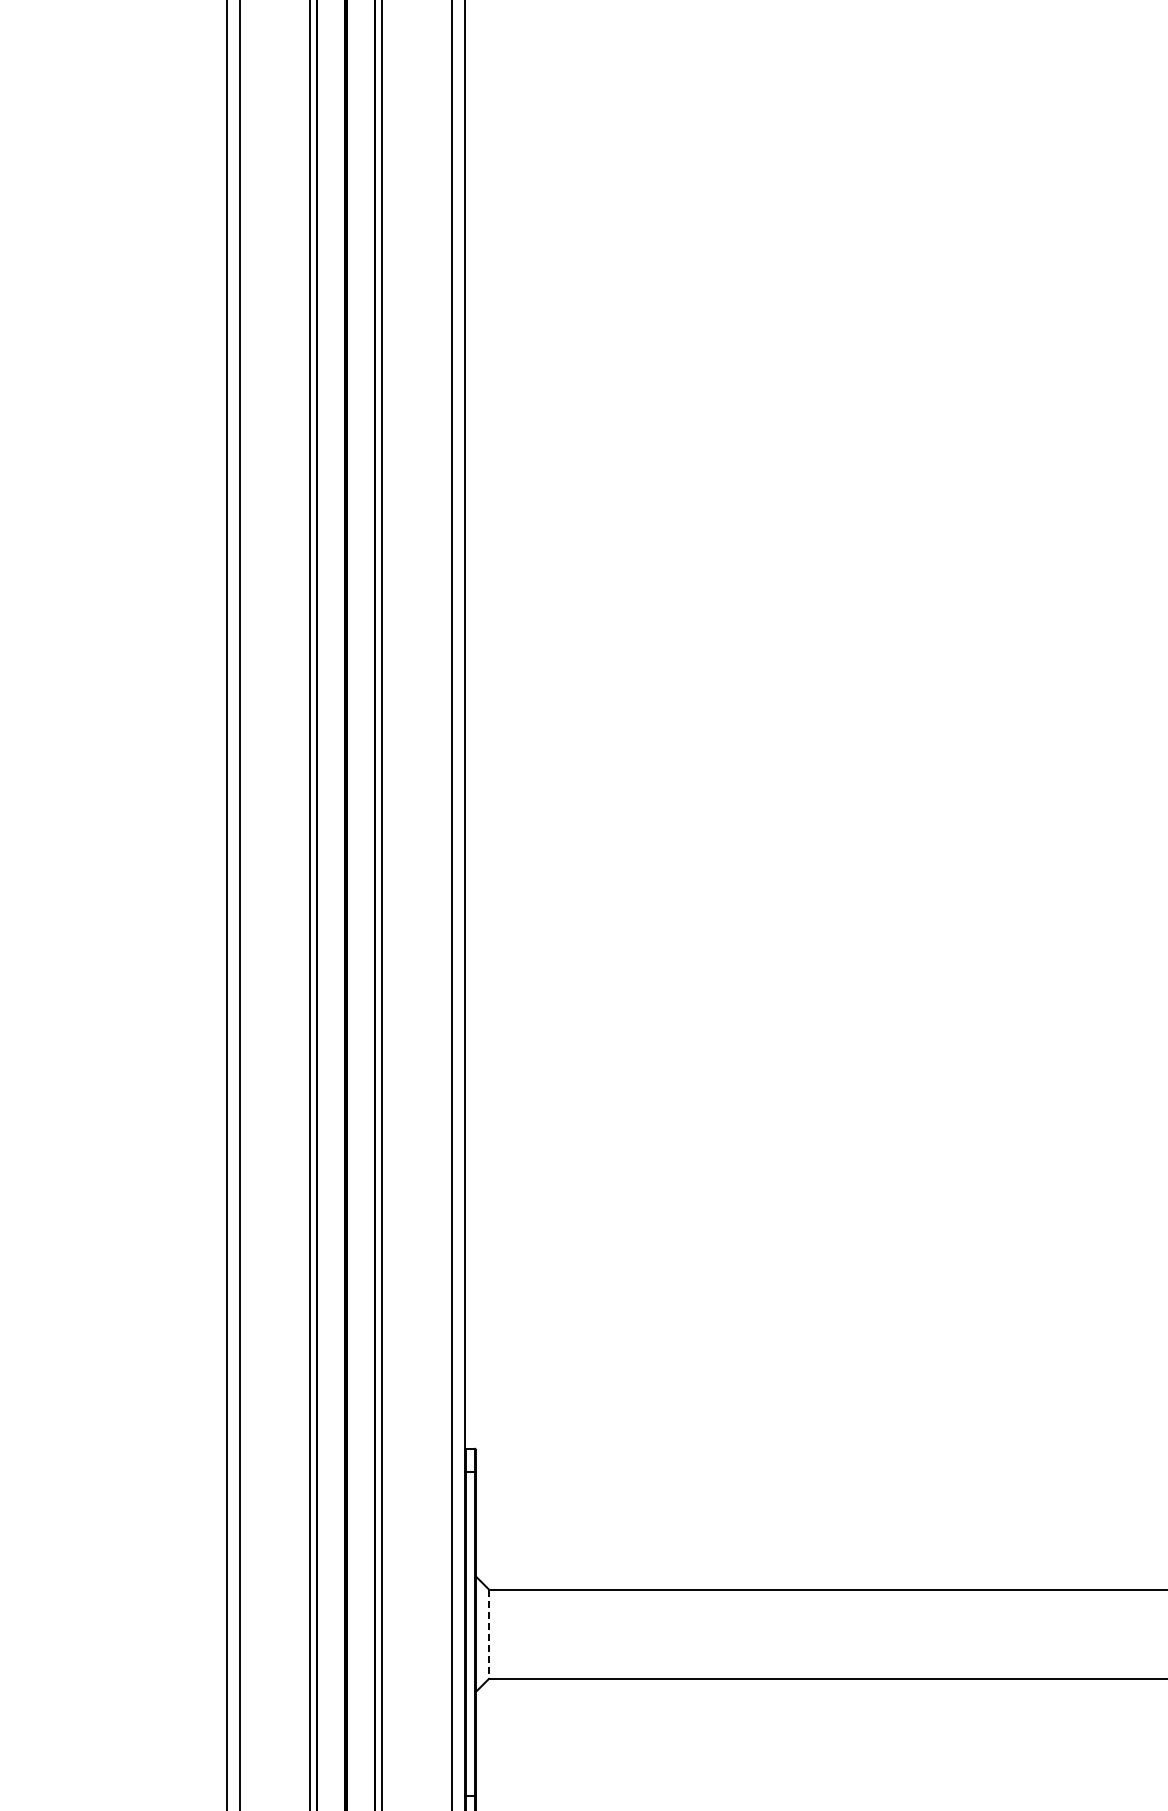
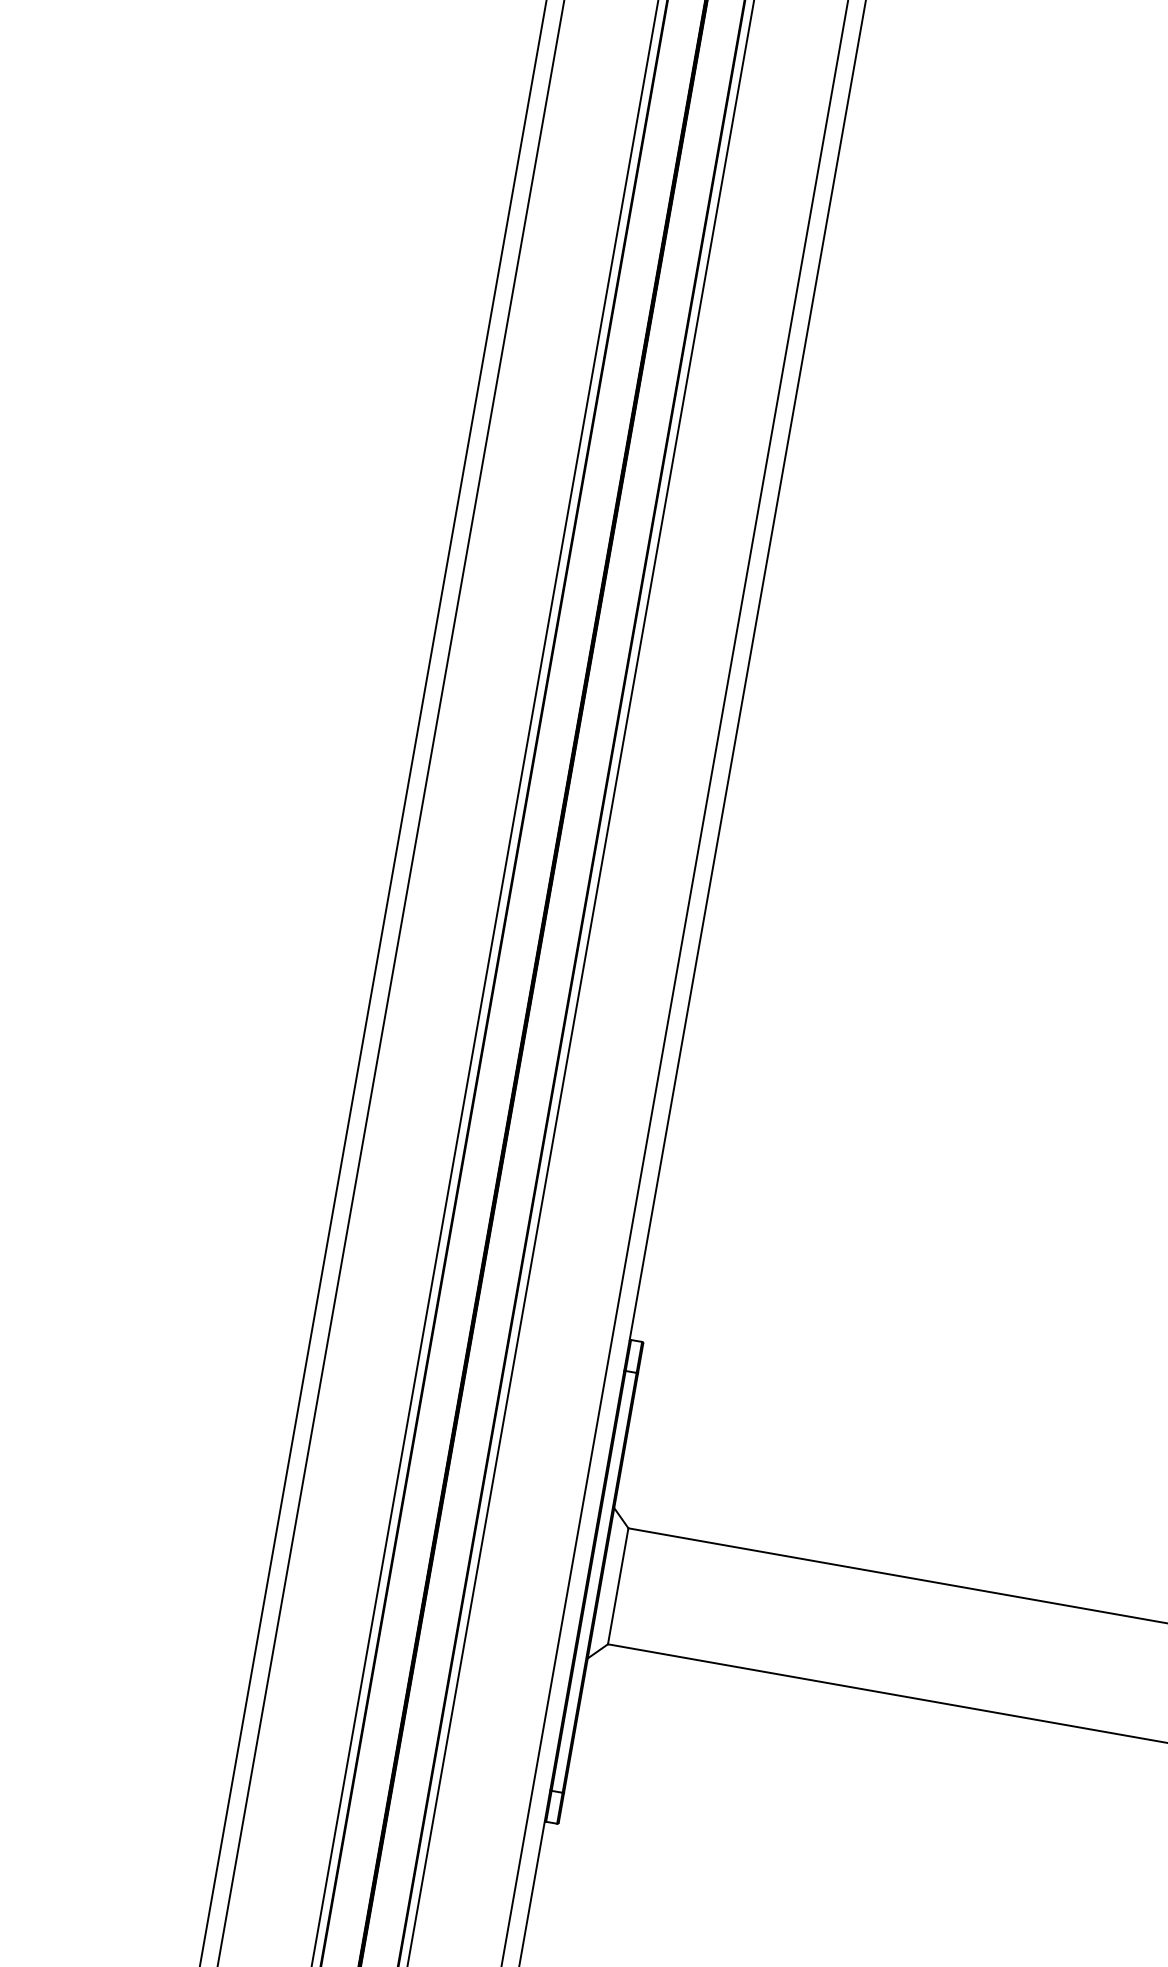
line: (489, 1634) -> (618, 1586), dashed -> solid

